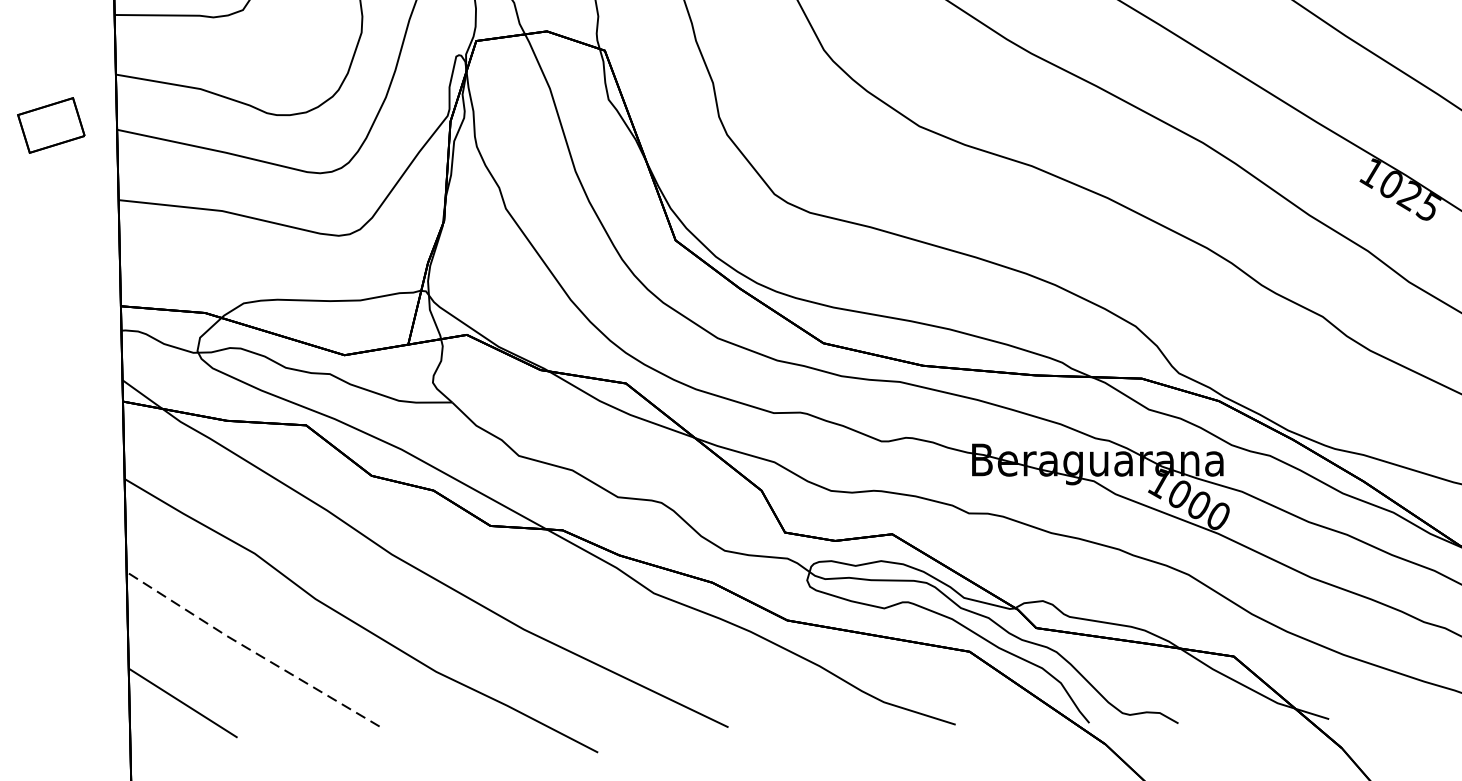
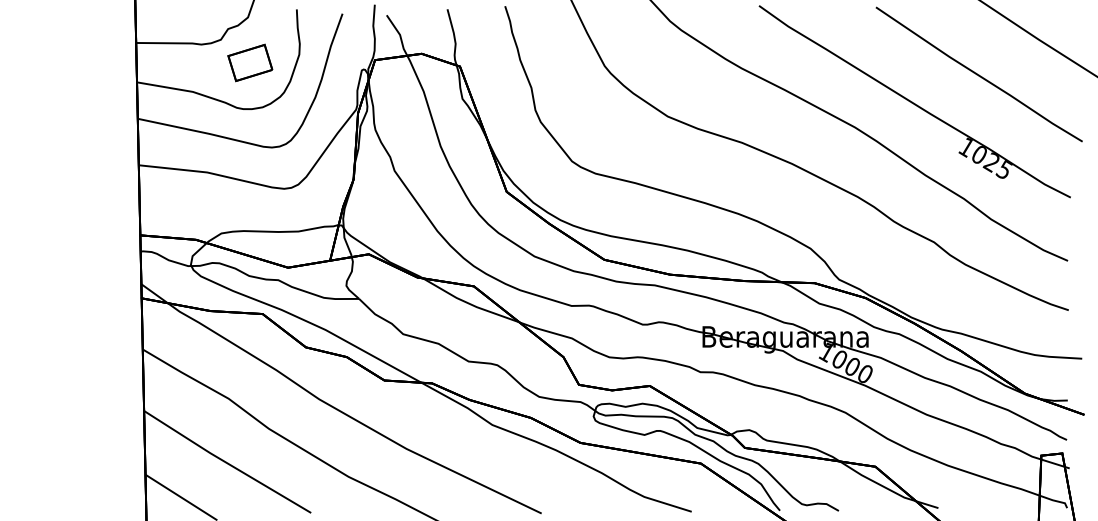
part: (51, 124) -> (250, 62), moved
line: (249, 650) -> (225, 462), dashed -> solid

